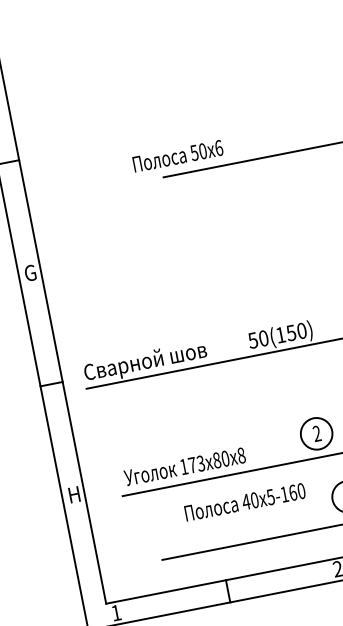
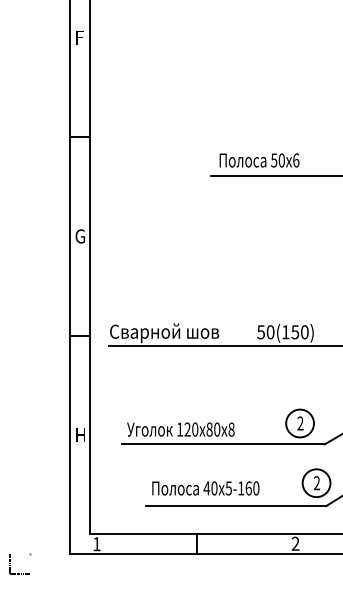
text: (178, 156) -> (259, 160), moved
text: (196, 464) -> (191, 429), 173x80x8 -> 120x80x8
text: (244, 502) -> (205, 488), moved

